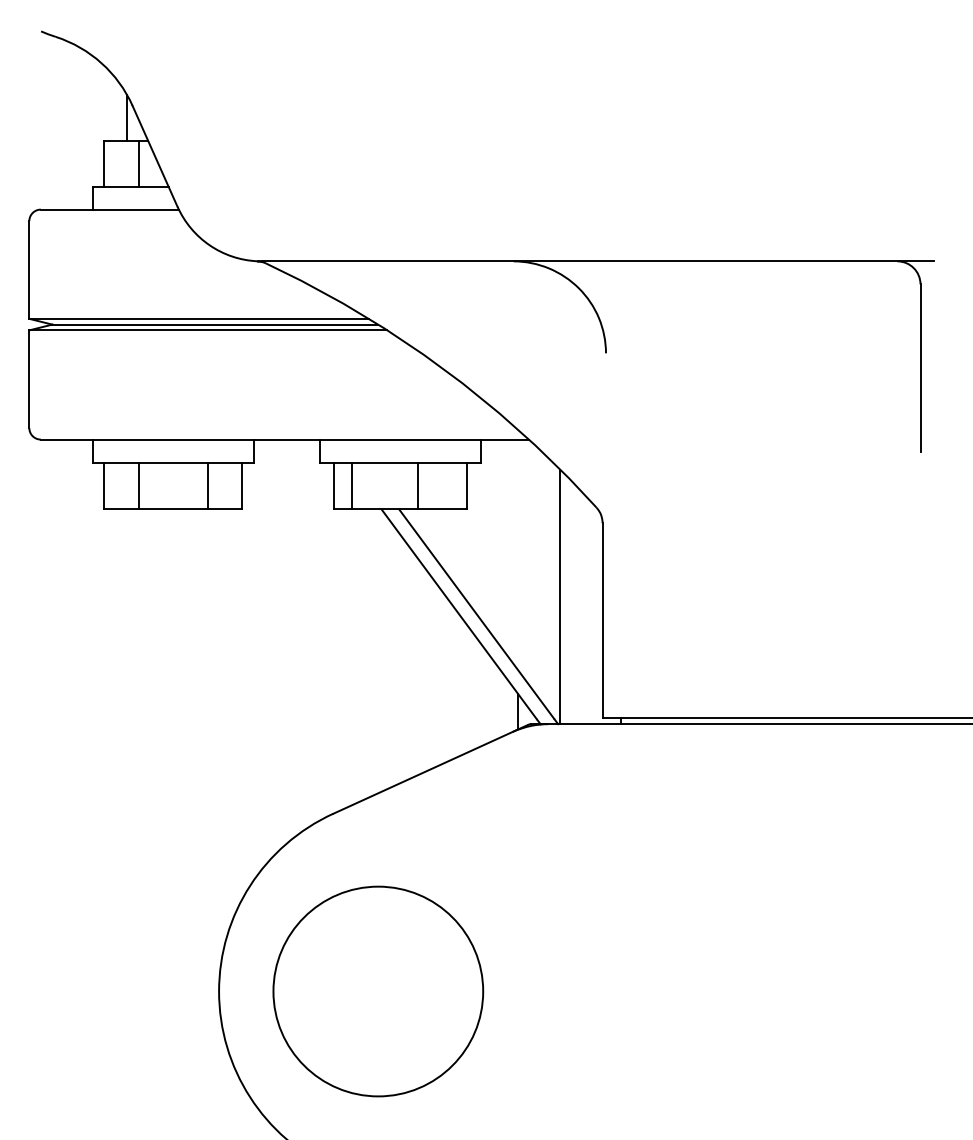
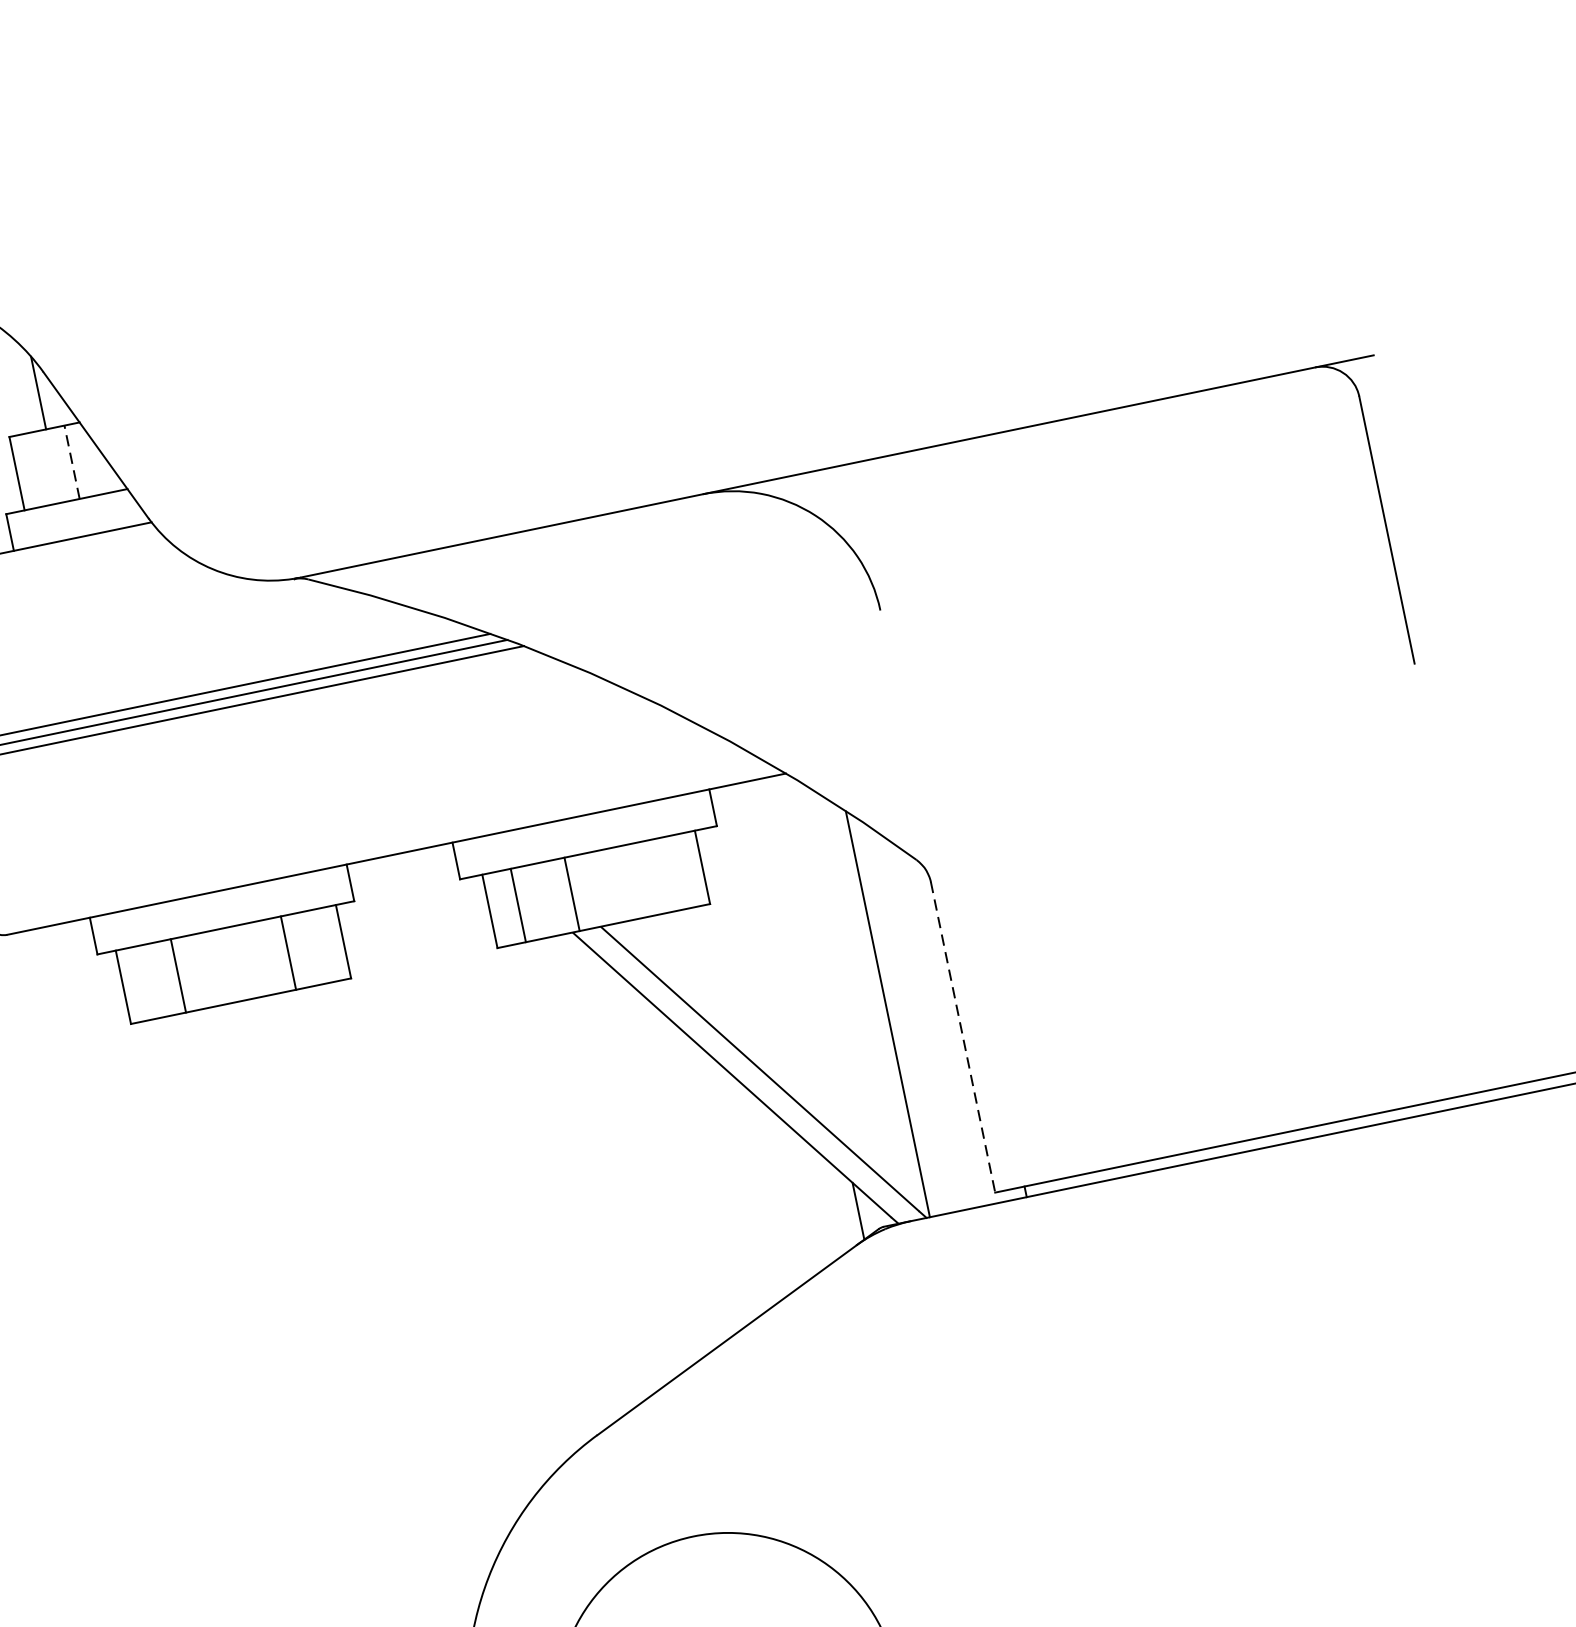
line: (138, 163) -> (71, 462), solid -> dashed
line: (418, 485) -> (572, 894), moved
line: (602, 620) -> (963, 1037), solid -> dashed

